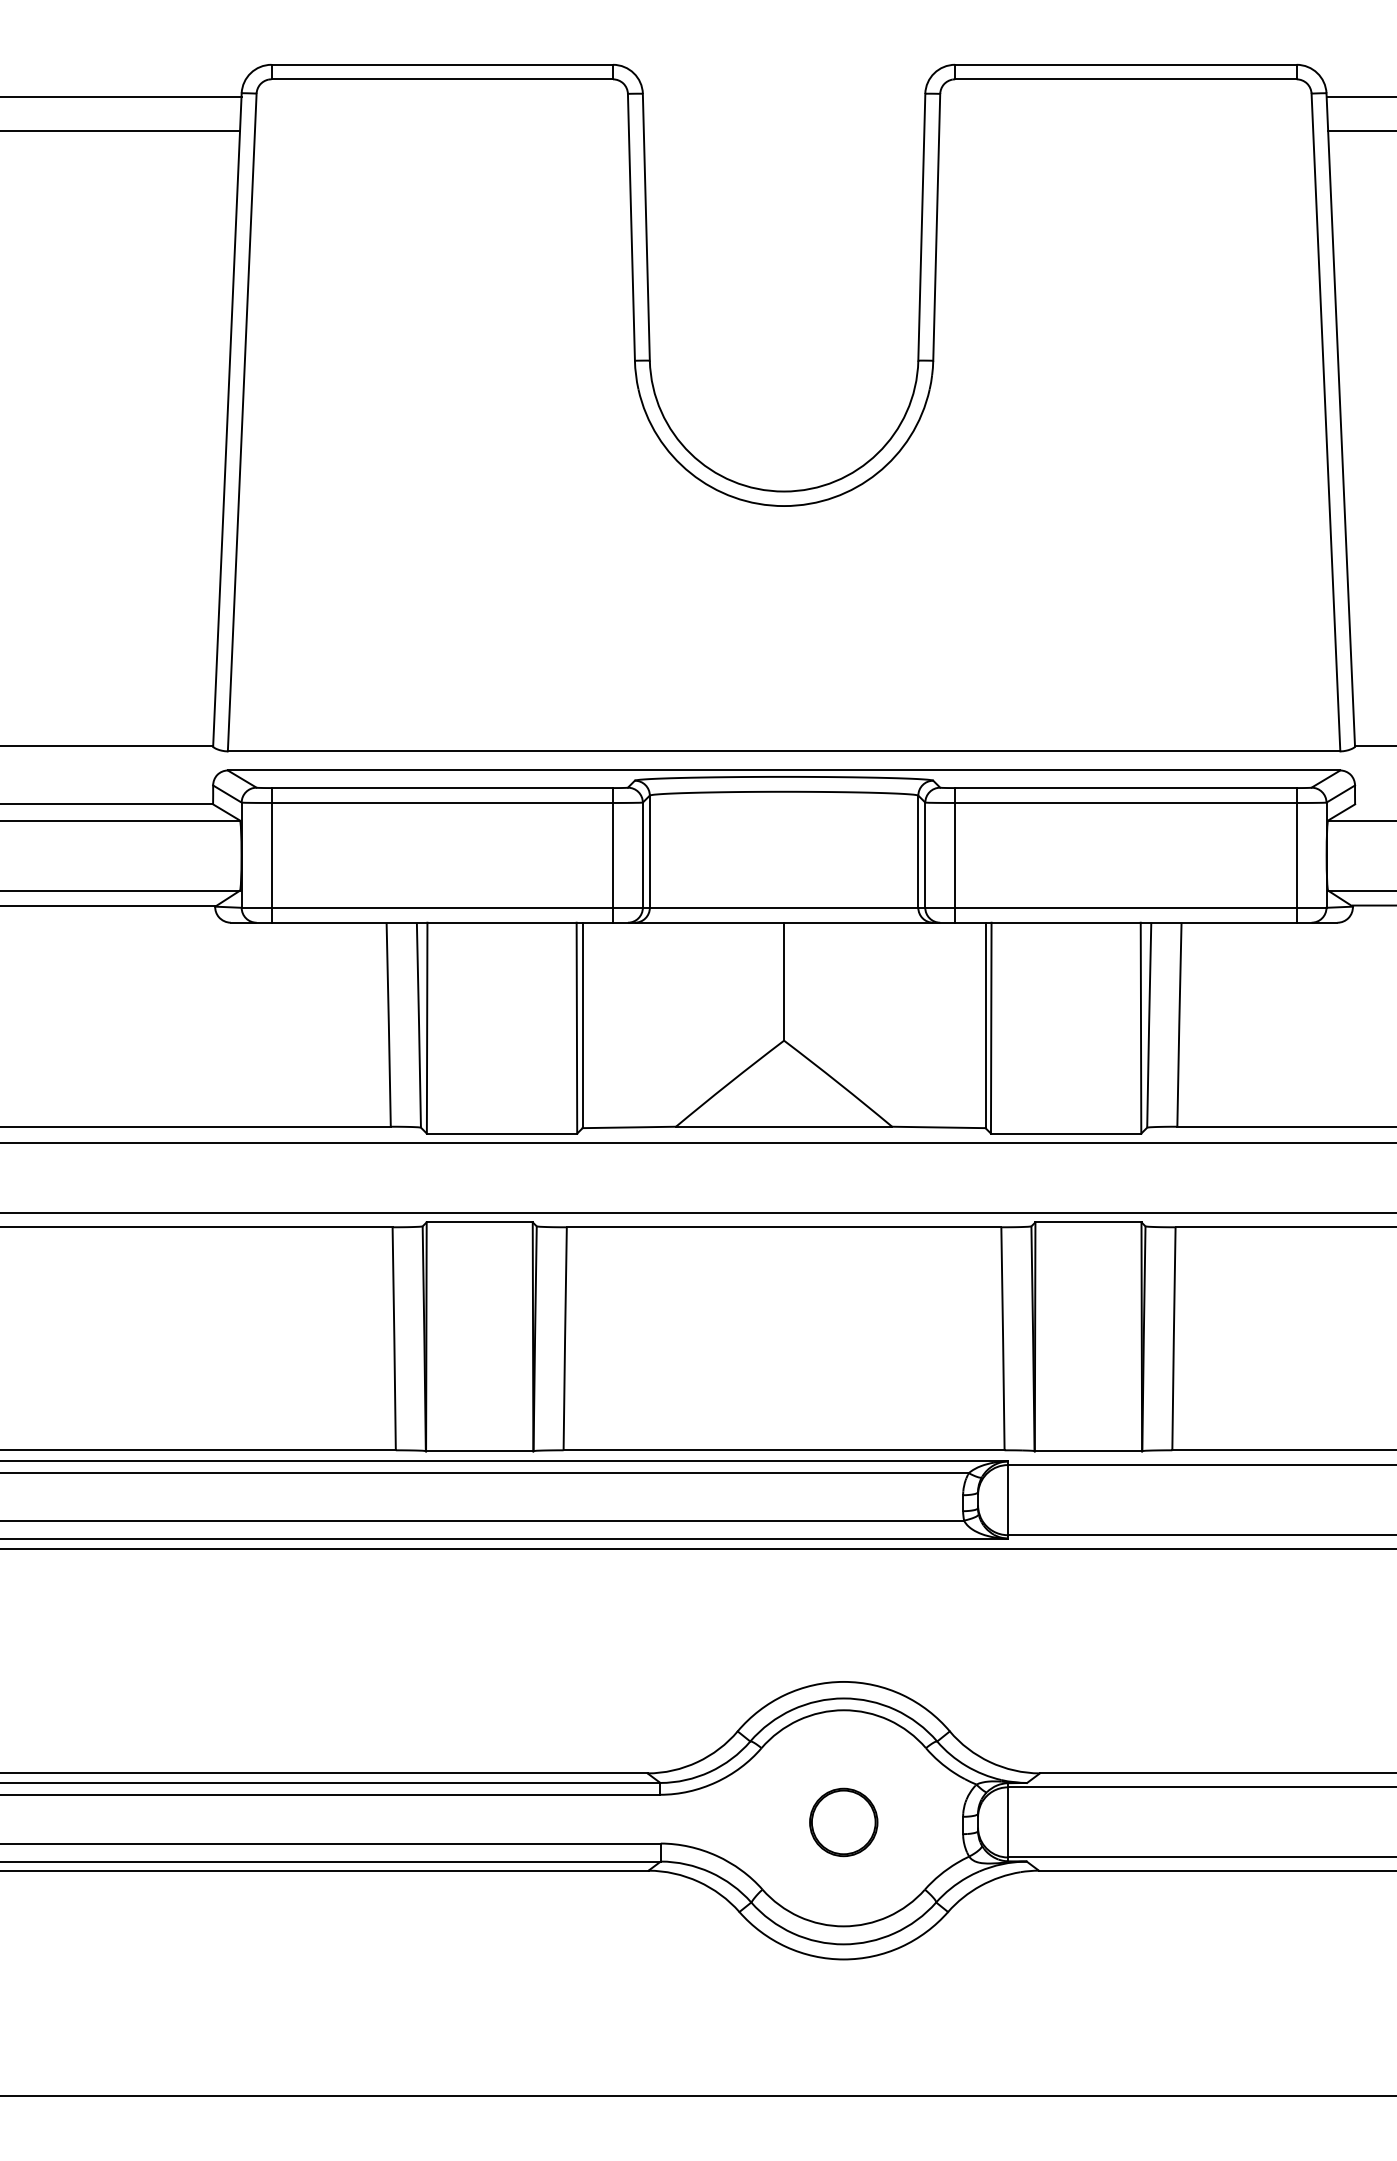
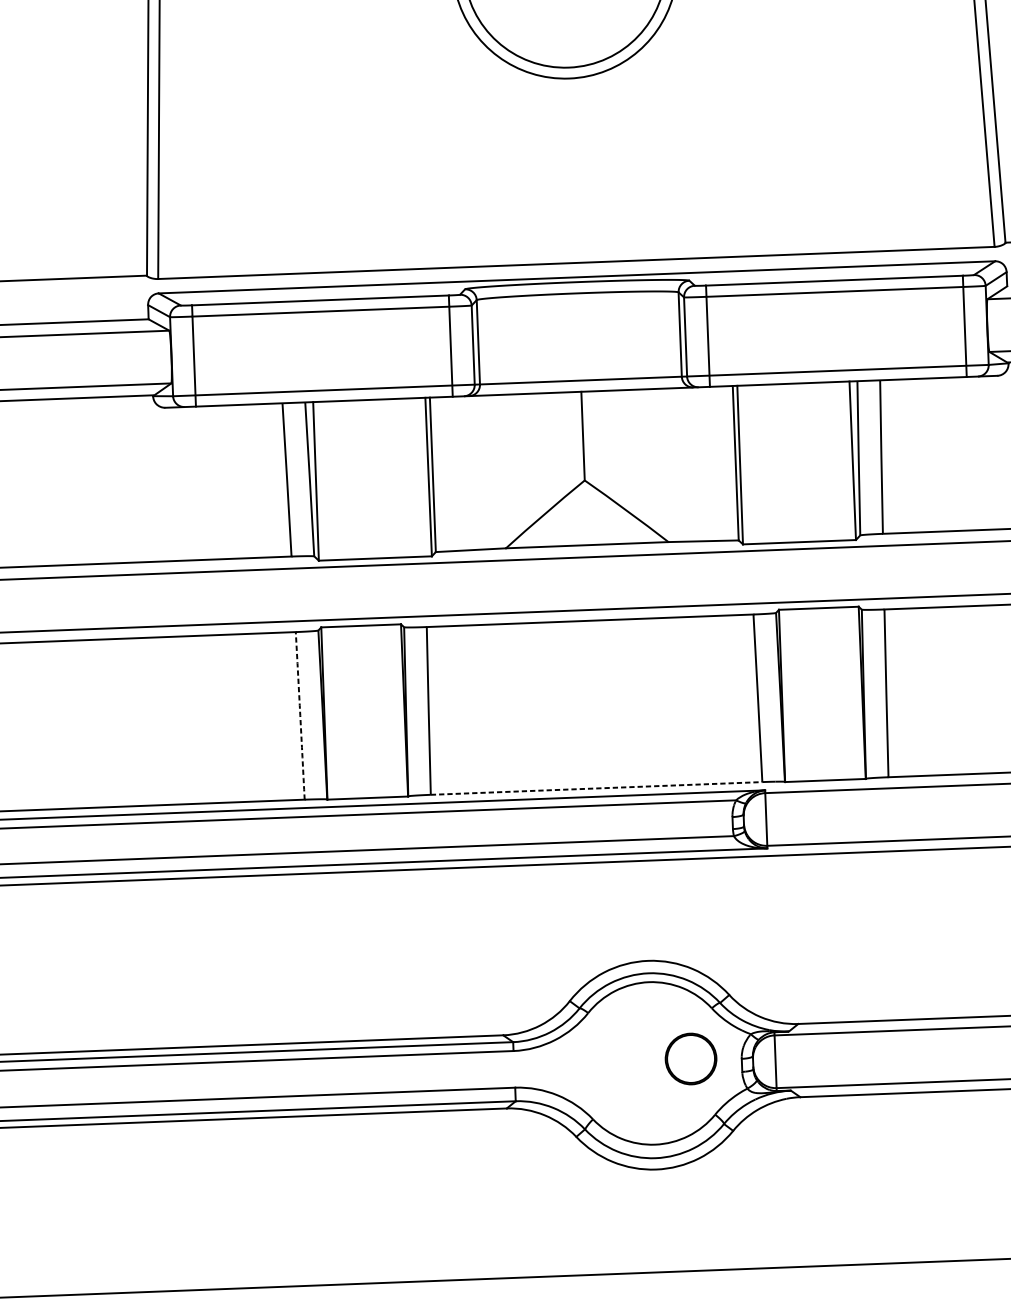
arc: (394, 1338) -> (300, 715), solid -> dashed
line: (784, 1450) -> (596, 788), solid -> dashed
part: (843, 1822) -> (690, 1059), moved

